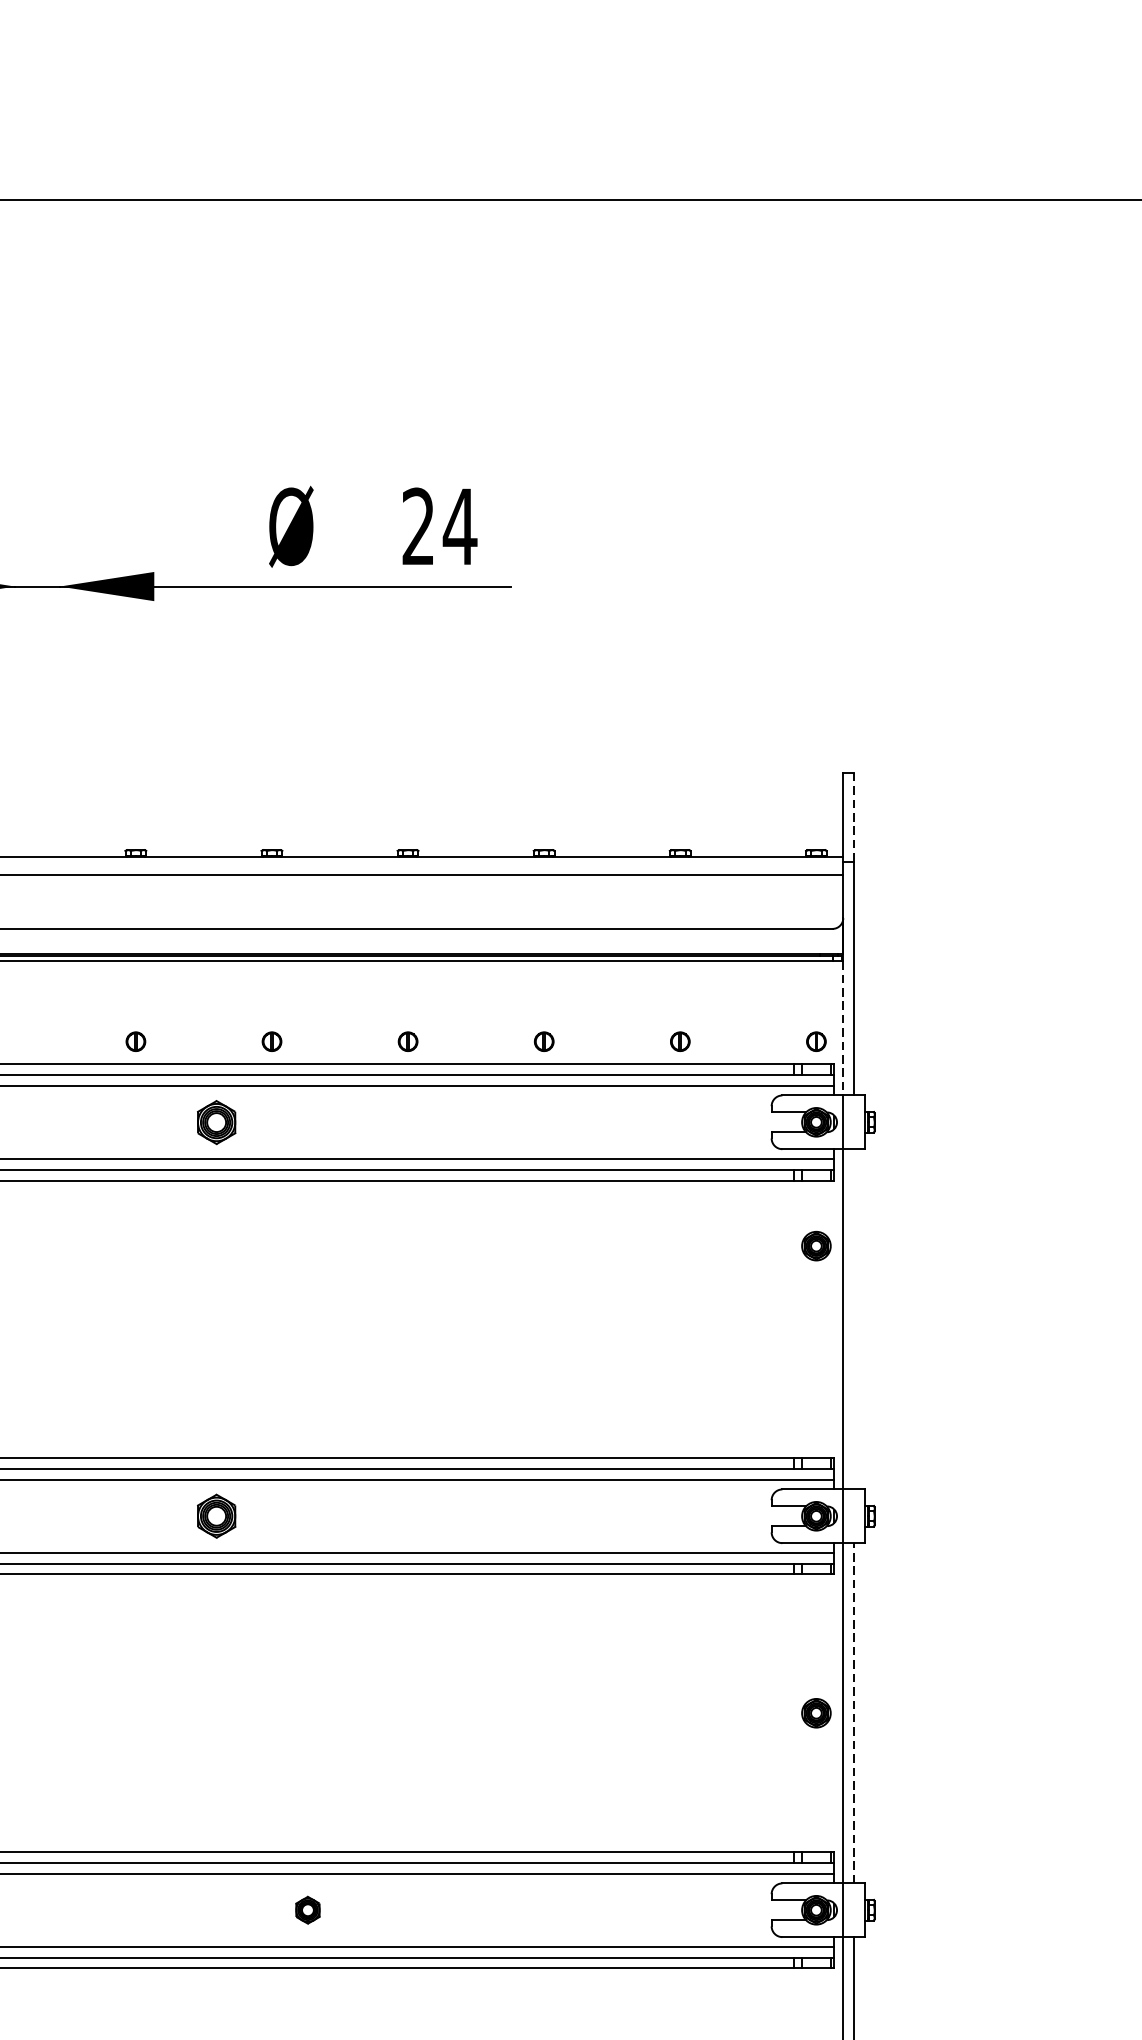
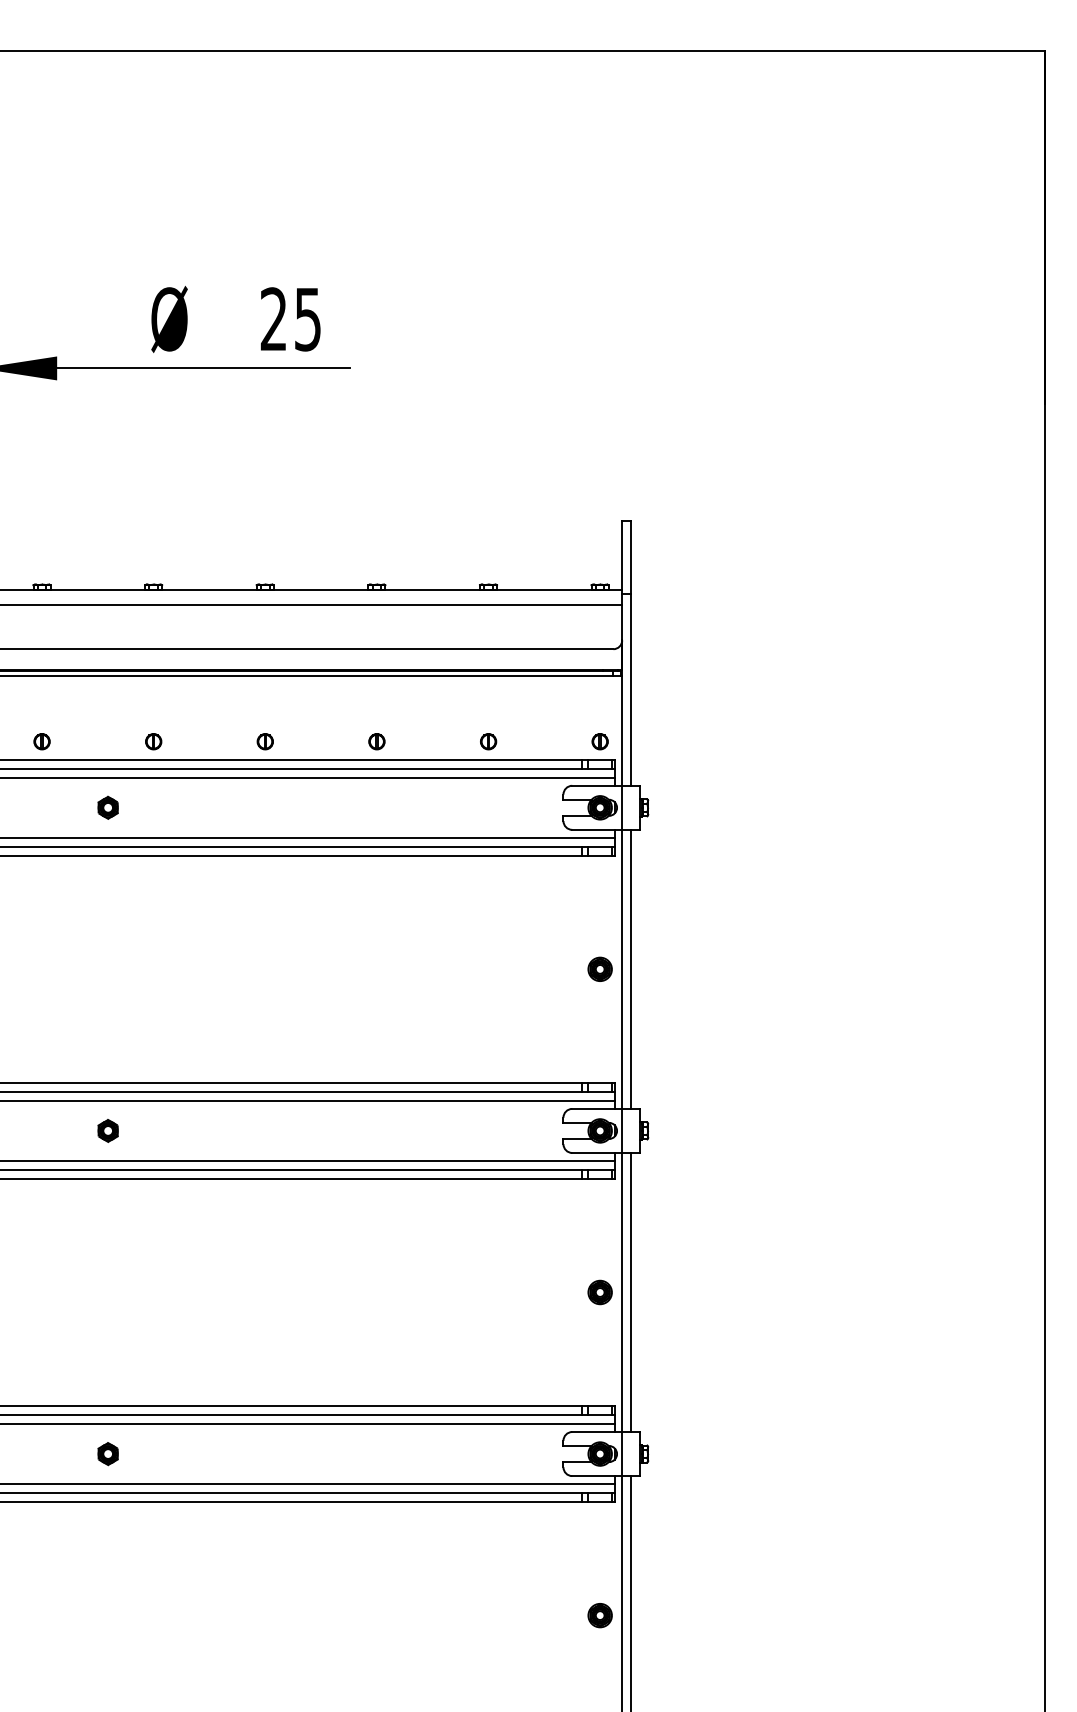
text: (459, 526) -> (307, 319), 24 -> 25
line: (854, 817) -> (631, 557), dashed -> solid
line: (843, 1029) -> (622, 731), dashed -> solid
part: (215, 1121) -> (107, 807), size x0.62
part: (815, 1245) -> (599, 968), moved
line: (854, 1318) -> (631, 968), added
part: (215, 1515) -> (107, 1130), size x0.62
line: (854, 1713) -> (631, 1292), dashed -> solid
part: (307, 1910) -> (107, 1454), moved

